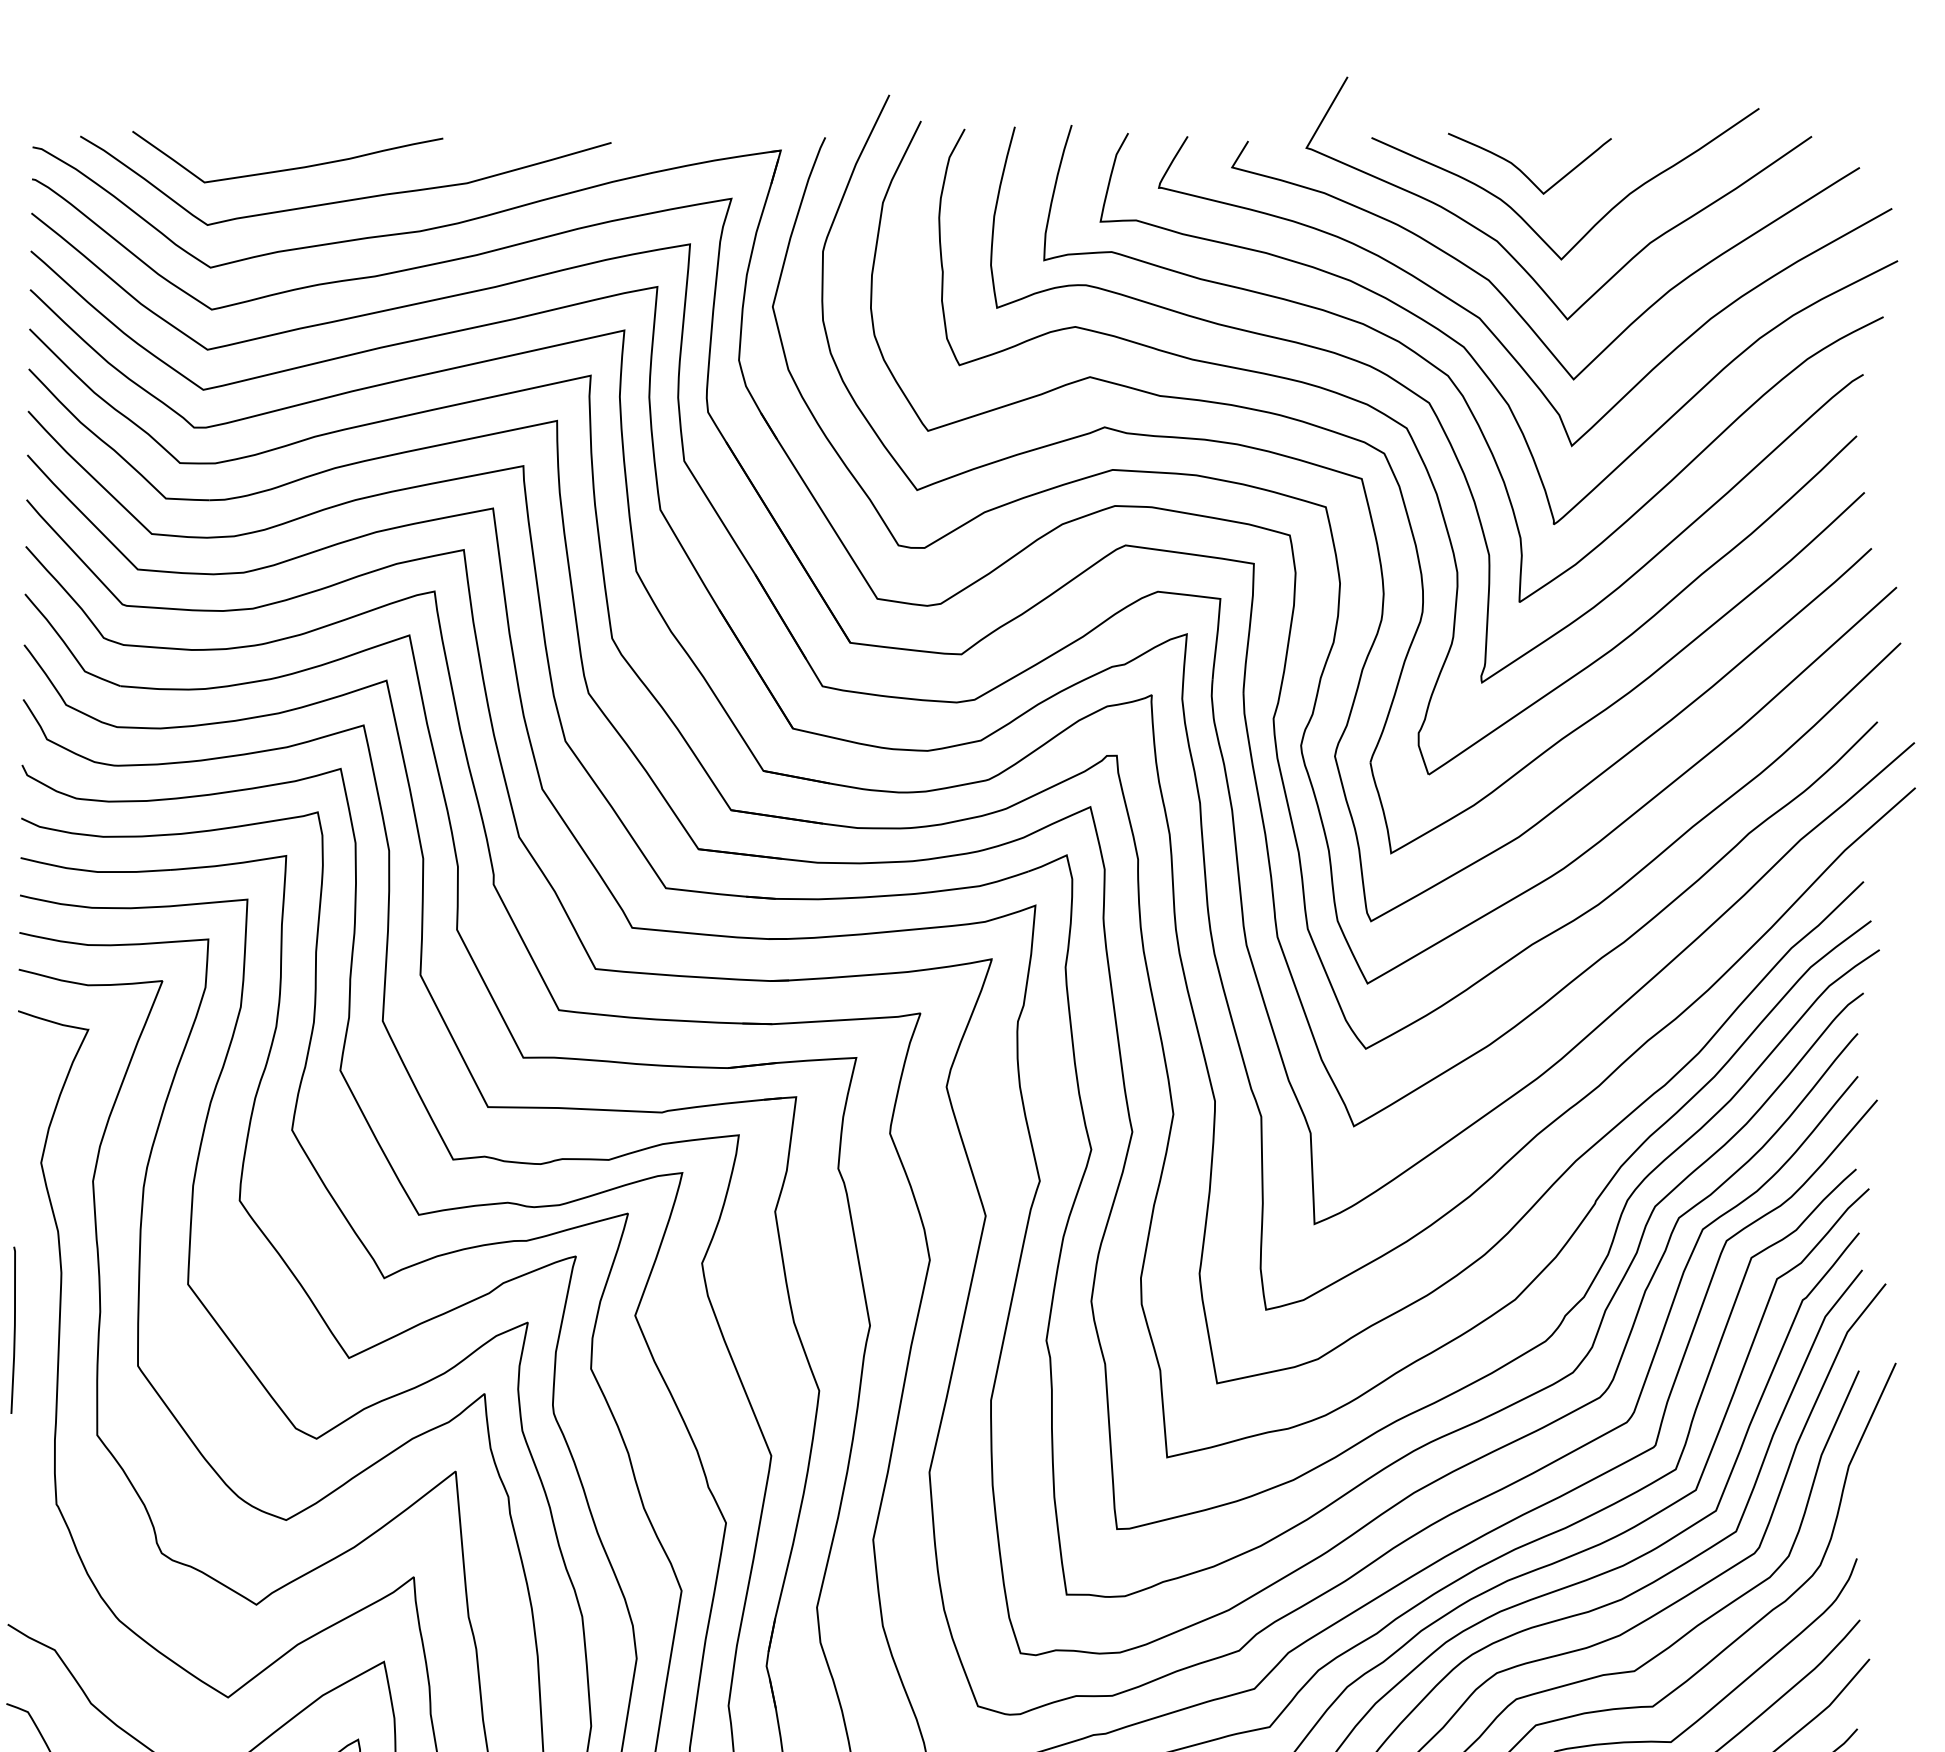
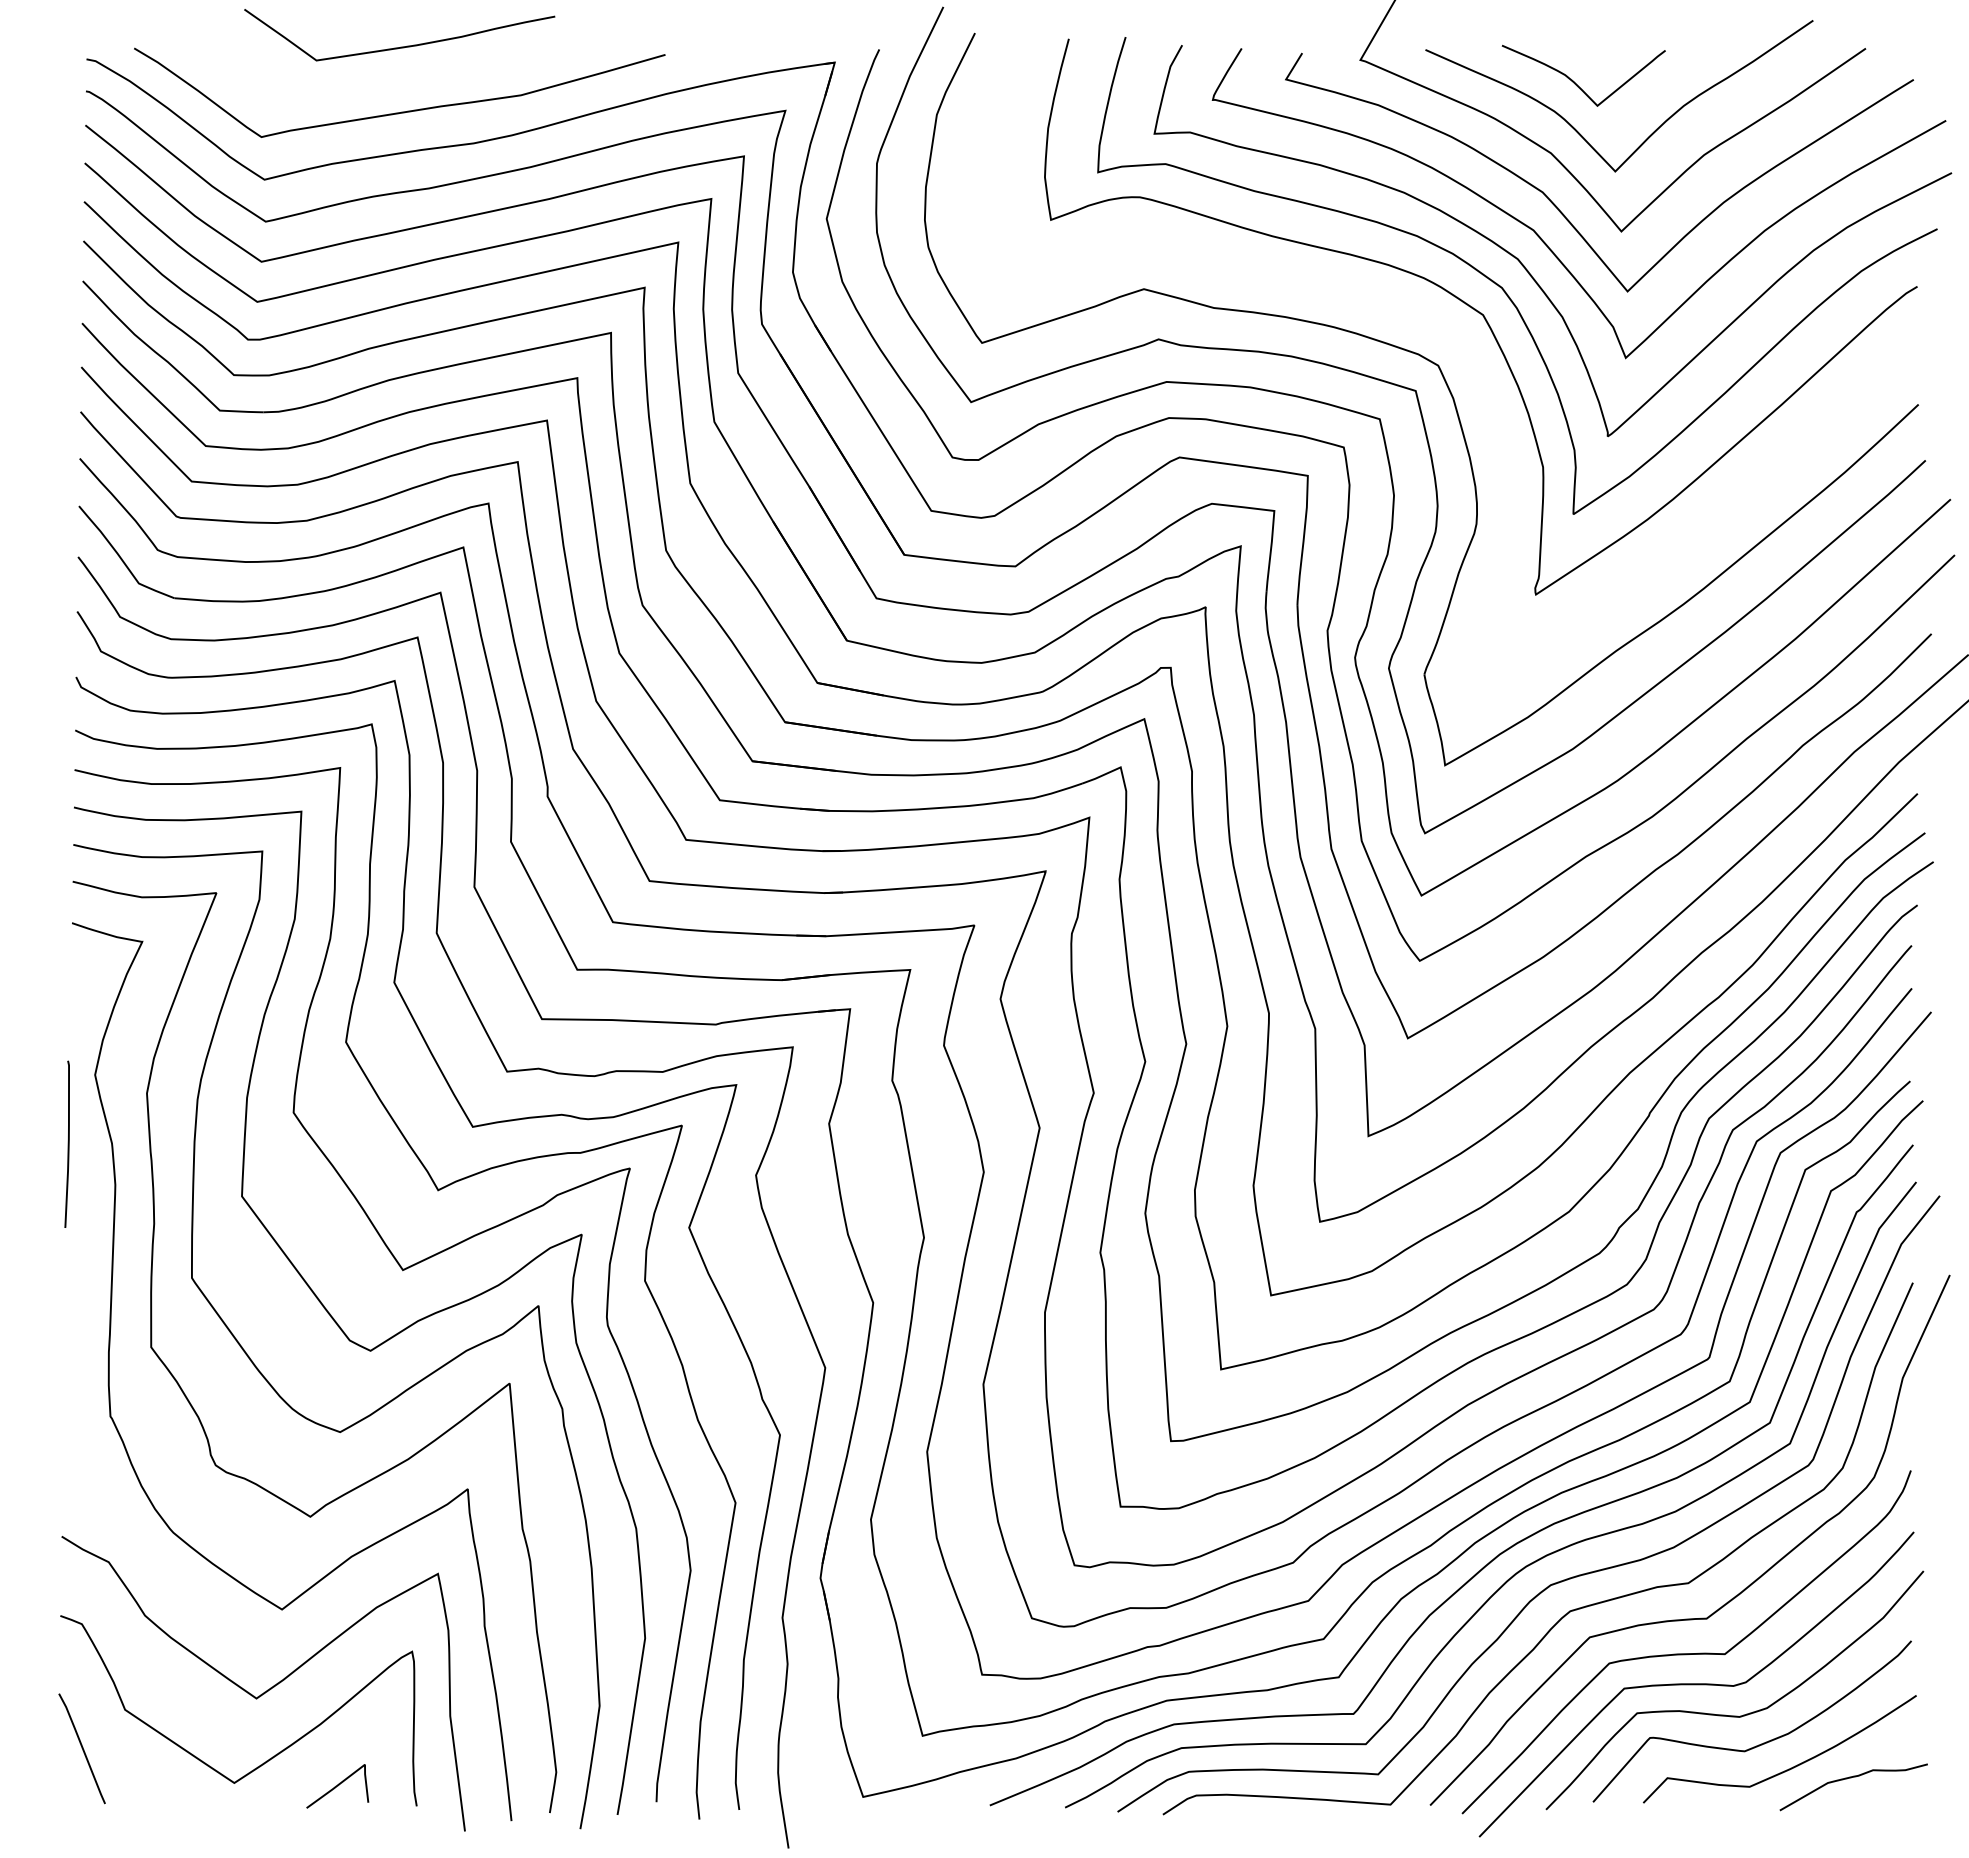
curve: (288, 168) -> (400, 46), moved
part: (1413, 444) -> (1467, 356), removed
curve: (13, 1329) -> (67, 1143), moved

